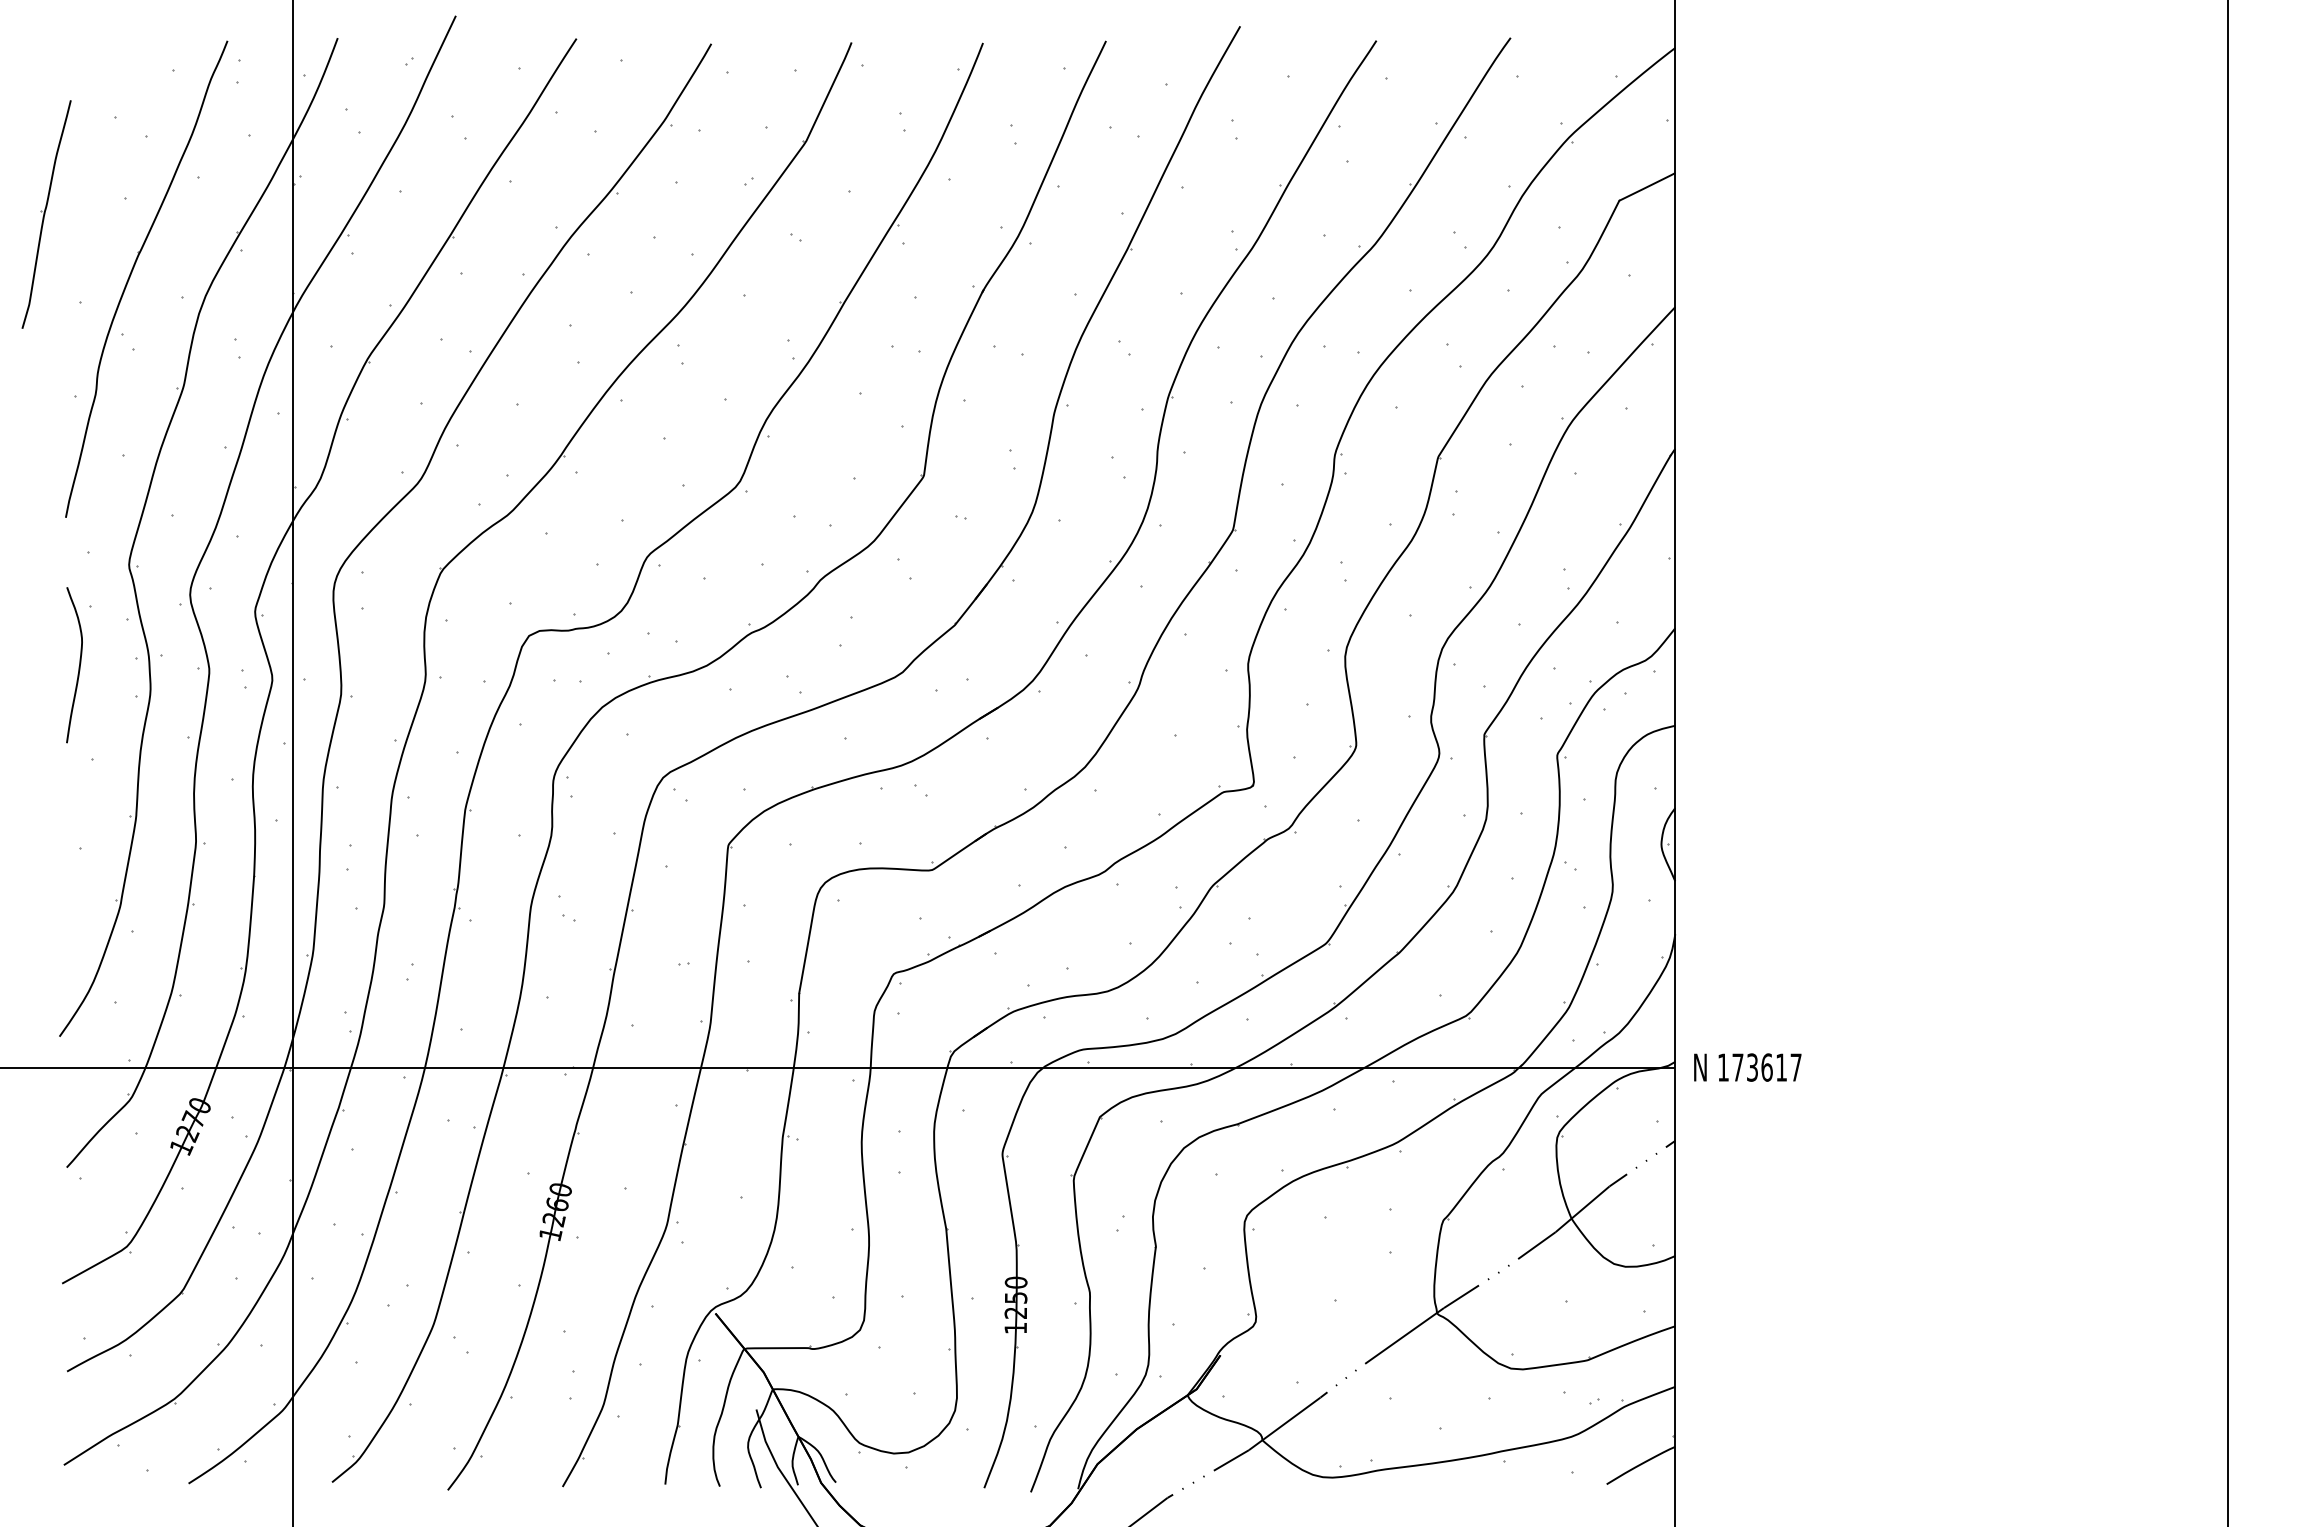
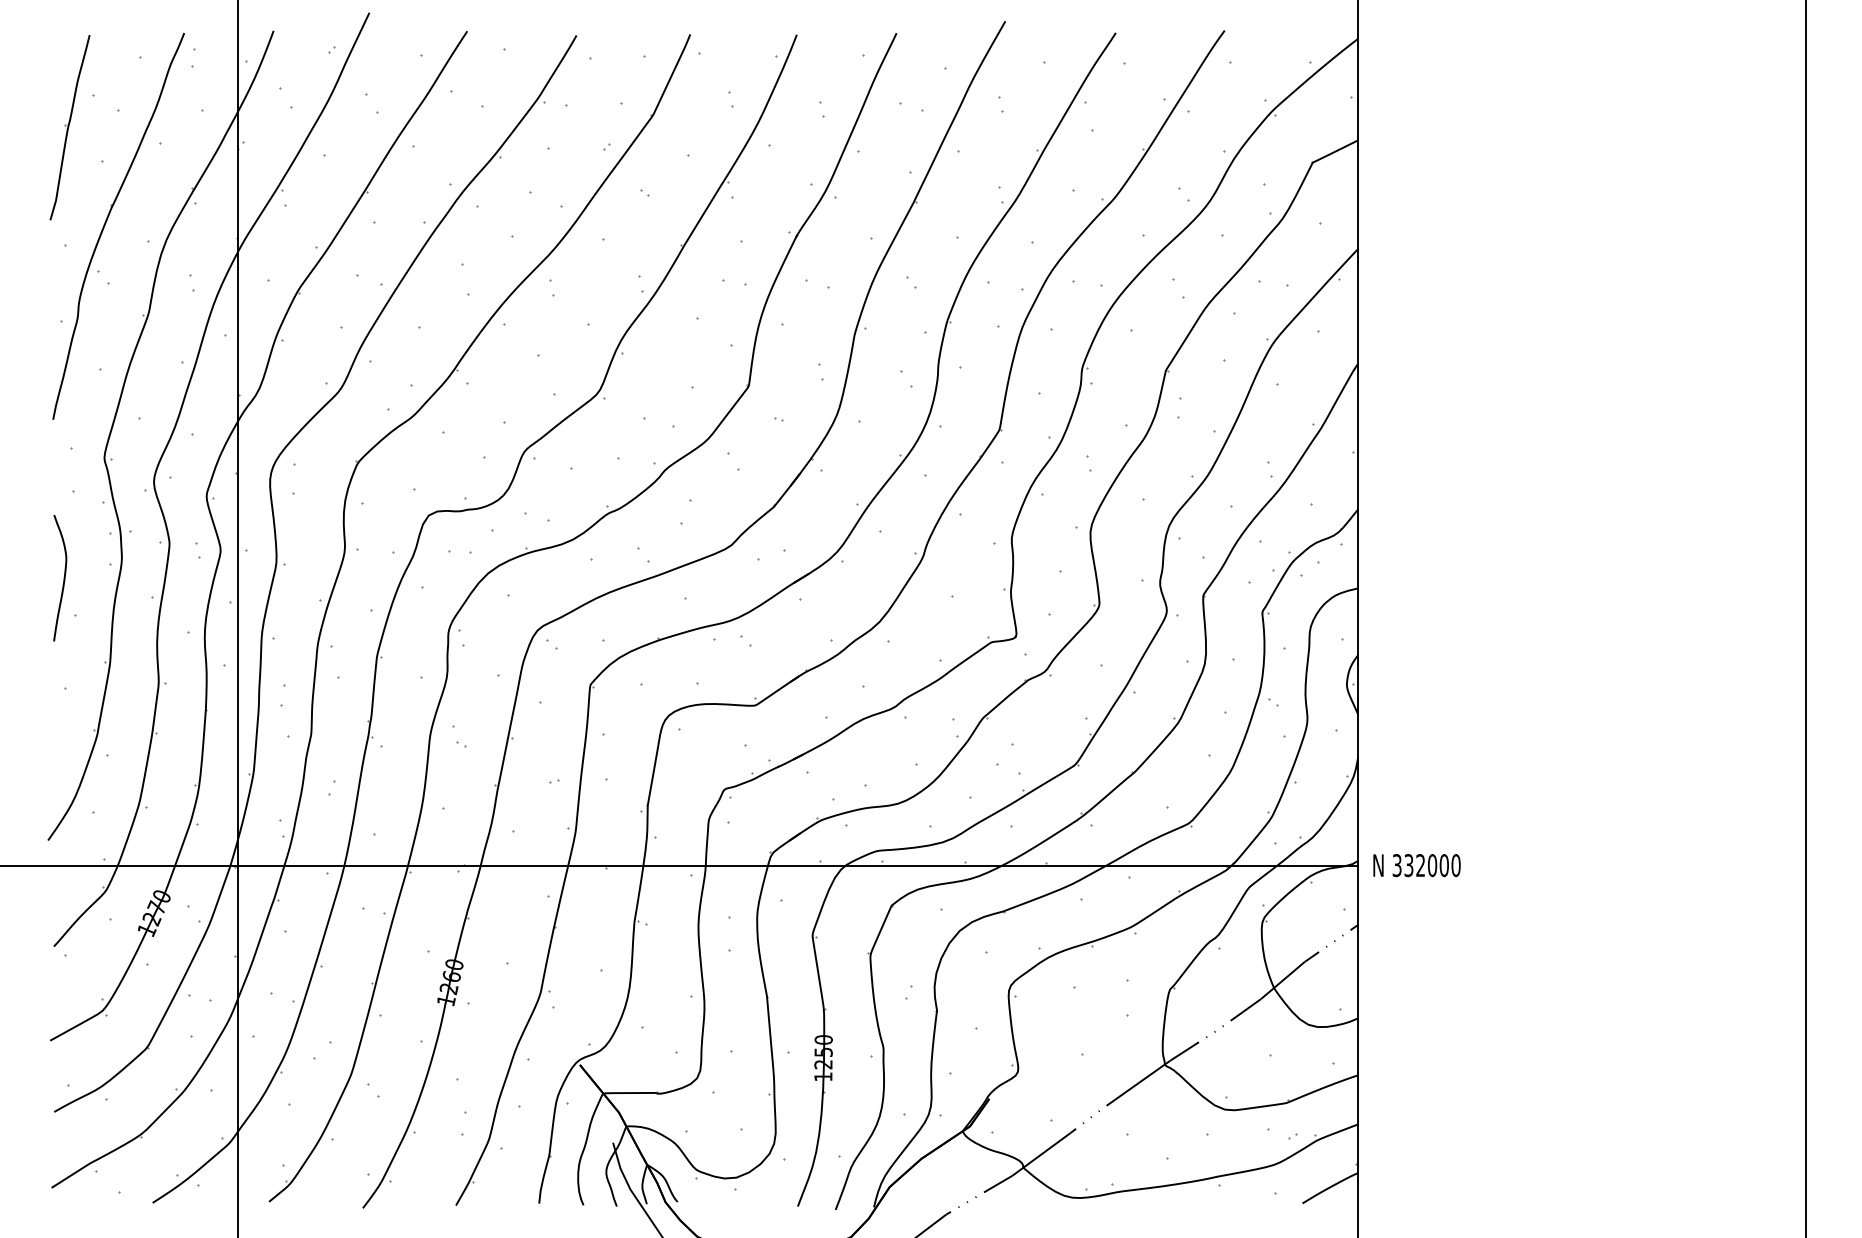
part: (46, 214) -> (69, 127), moved
curve: (78, 666) -> (63, 579), moved
text: (1759, 1067) -> (1426, 865), 173617 -> 332000

